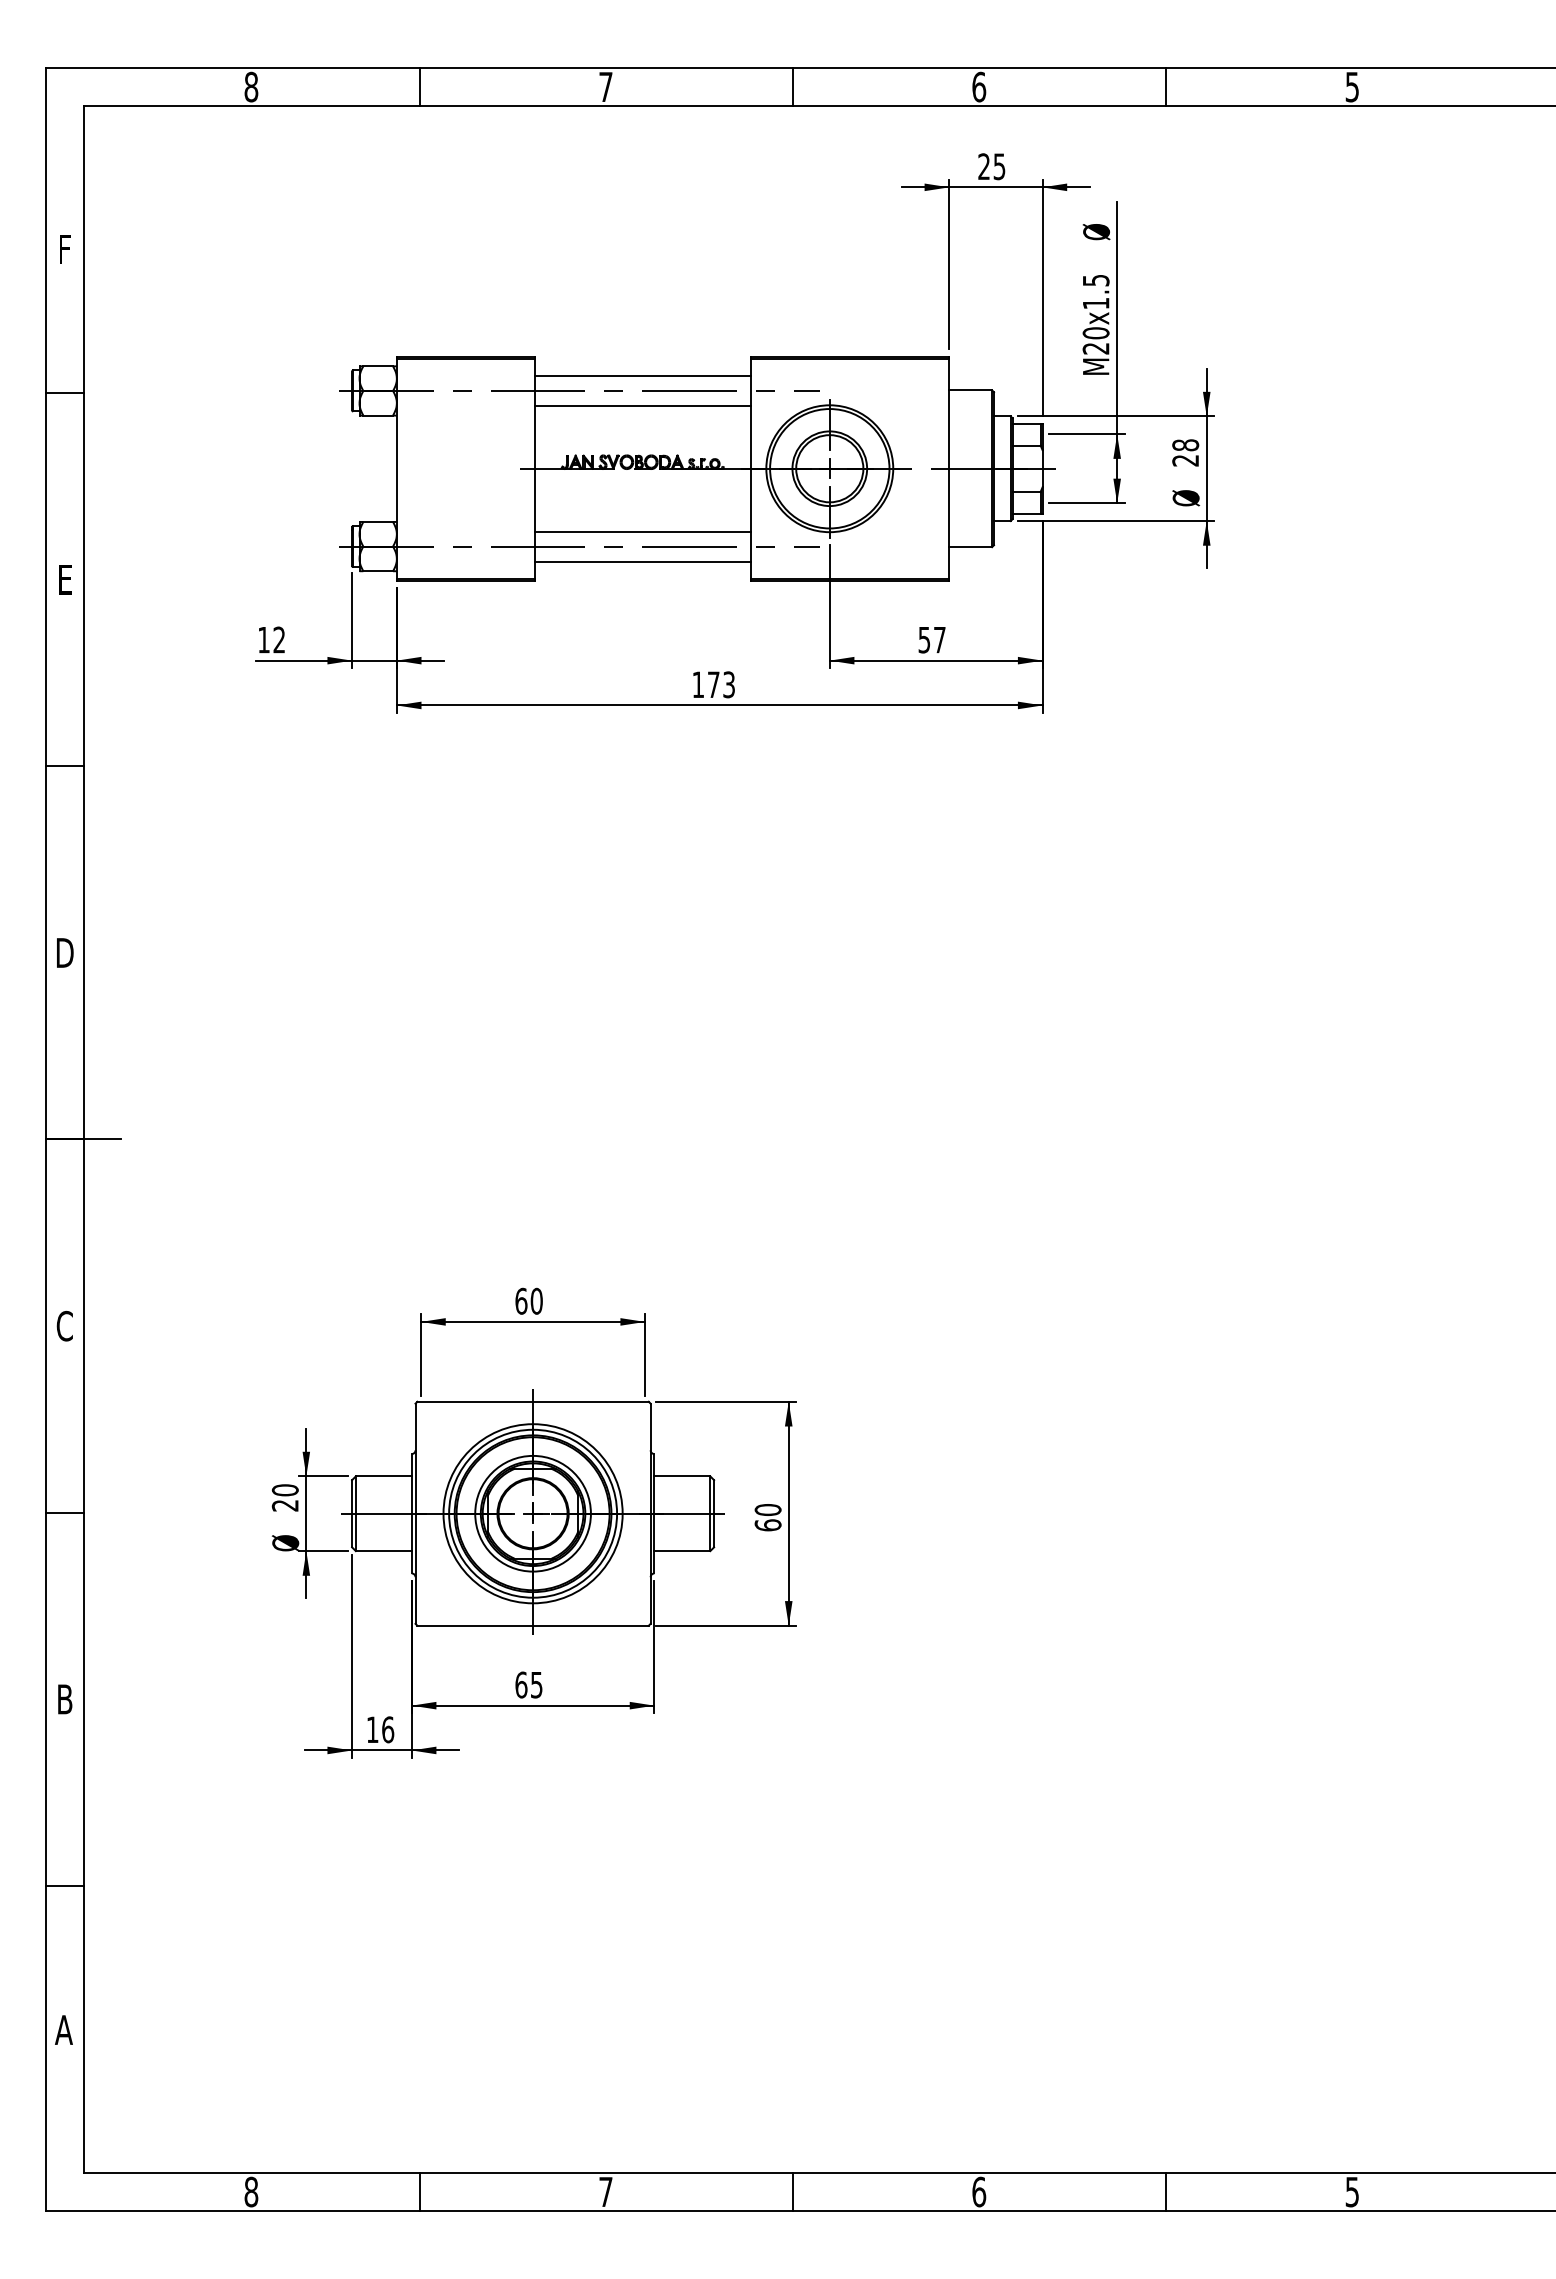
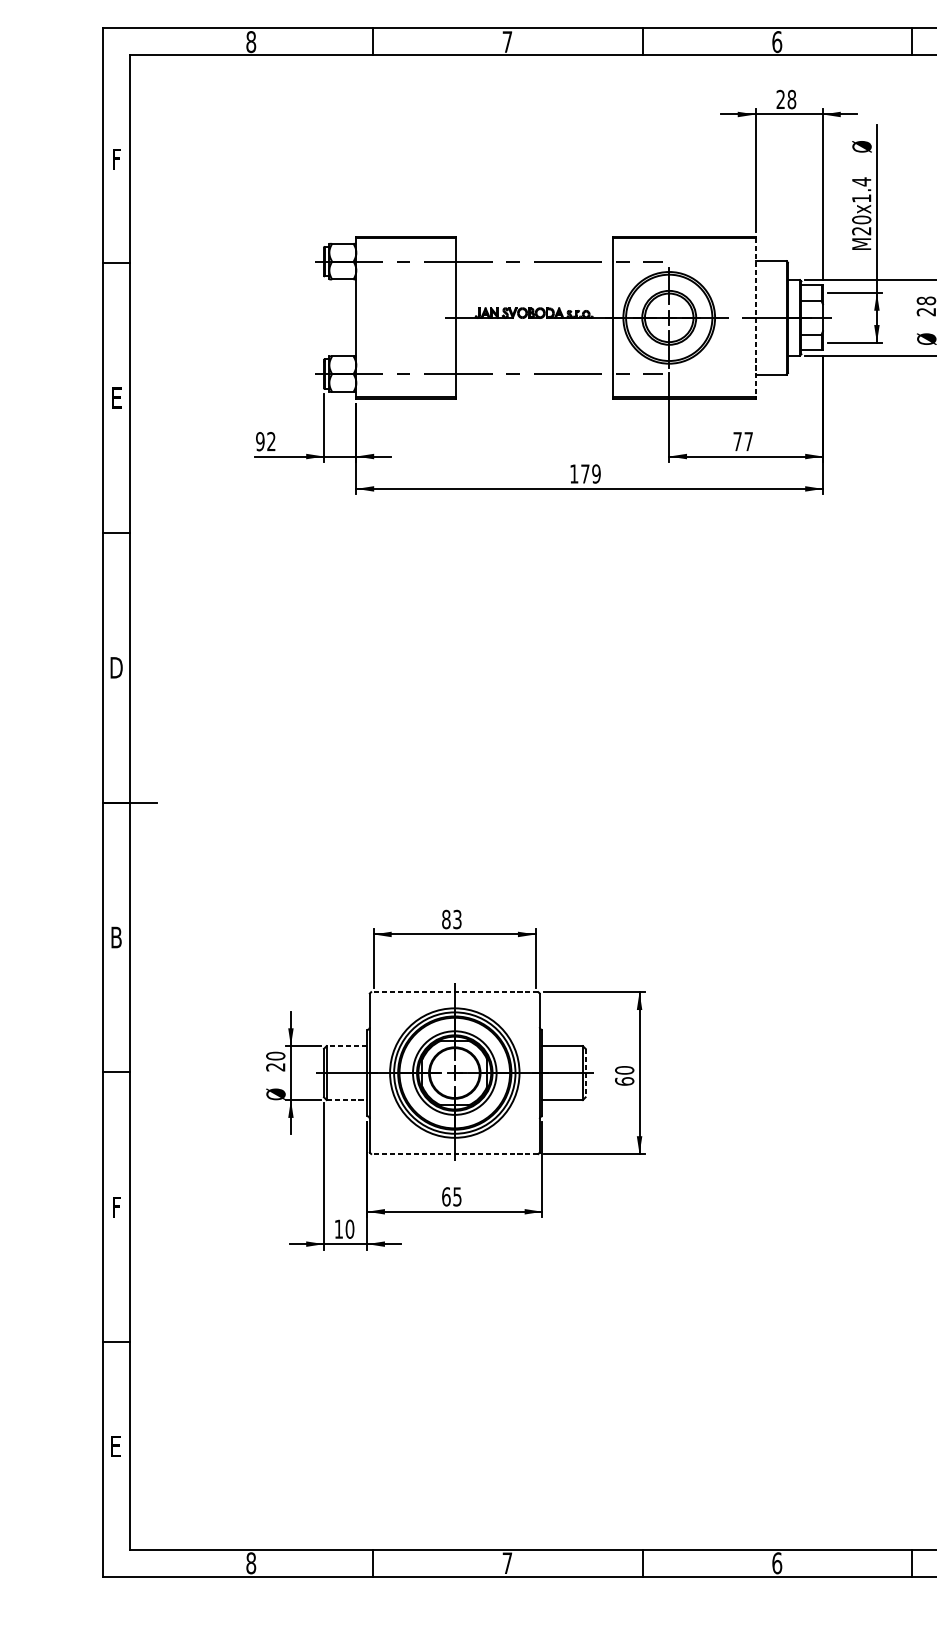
text: (999, 166) -> (791, 99), 25 -> 28
text: (1096, 280) -> (861, 181), M20x1.5 -> M20x1.4
line: (642, 376) -> (533, 251), removed
line: (642, 405) -> (533, 272), removed
line: (949, 469) -> (755, 318), solid -> dashed
line: (642, 531) -> (533, 363), removed
line: (642, 561) -> (533, 384), removed
text: (263, 639) -> (259, 441), 12 -> 92
text: (924, 640) -> (737, 441), 57 -> 77
text: (729, 684) -> (596, 473), 173 -> 179
text: (528, 1300) -> (451, 918), 60 -> 83
text: (64, 1325) -> (116, 937), C -> B
line: (533, 1401) -> (455, 991), solid -> dashed
line: (383, 1476) -> (346, 1046), solid -> dashed
line: (714, 1513) -> (585, 1072), solid -> dashed
line: (383, 1551) -> (346, 1100), solid -> dashed
line: (533, 1625) -> (455, 1153), solid -> dashed
text: (65, 1699) -> (116, 1207), B -> F
text: (388, 1729) -> (350, 1229), 16 -> 10
text: (63, 2029) -> (115, 1445), A -> E

